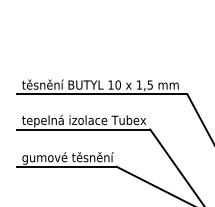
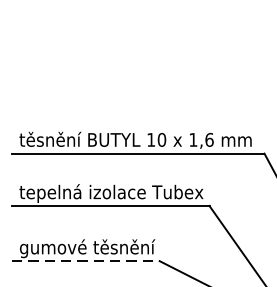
text: (150, 84) -> (209, 139), 1,5 -> 1,6
line: (66, 166) -> (85, 260), solid -> dashed

